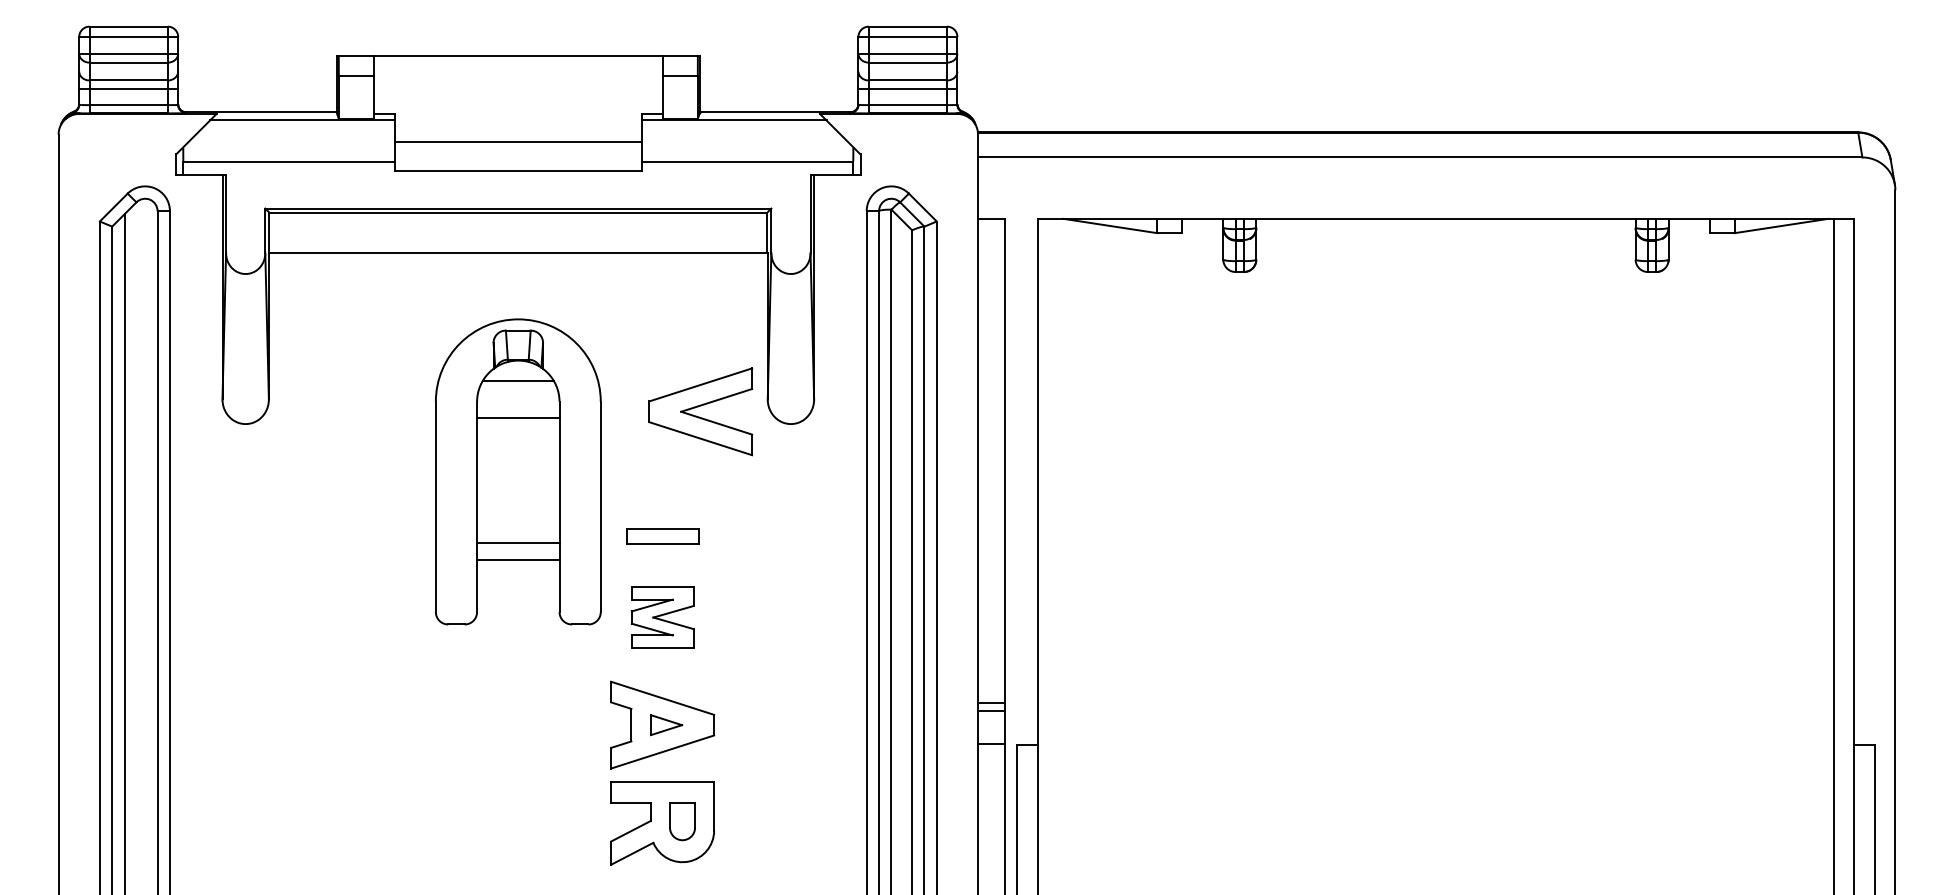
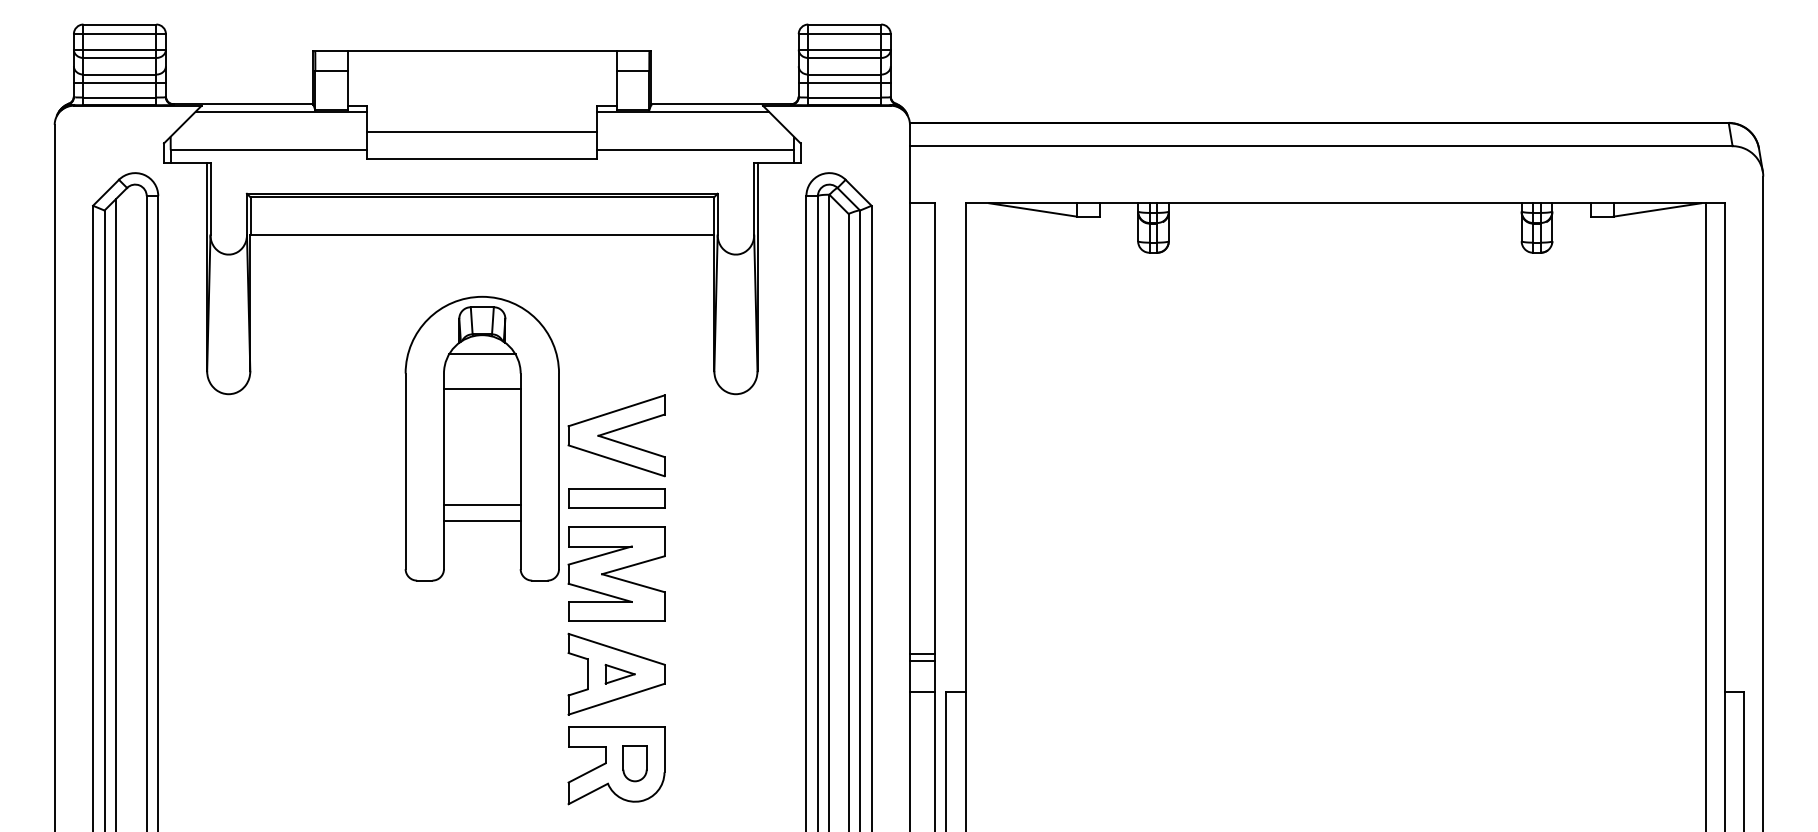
part: (700, 411) -> (616, 435), moved
part: (662, 536) -> (616, 498), size x1.43
part: (662, 617) -> (616, 574), size x1.67

